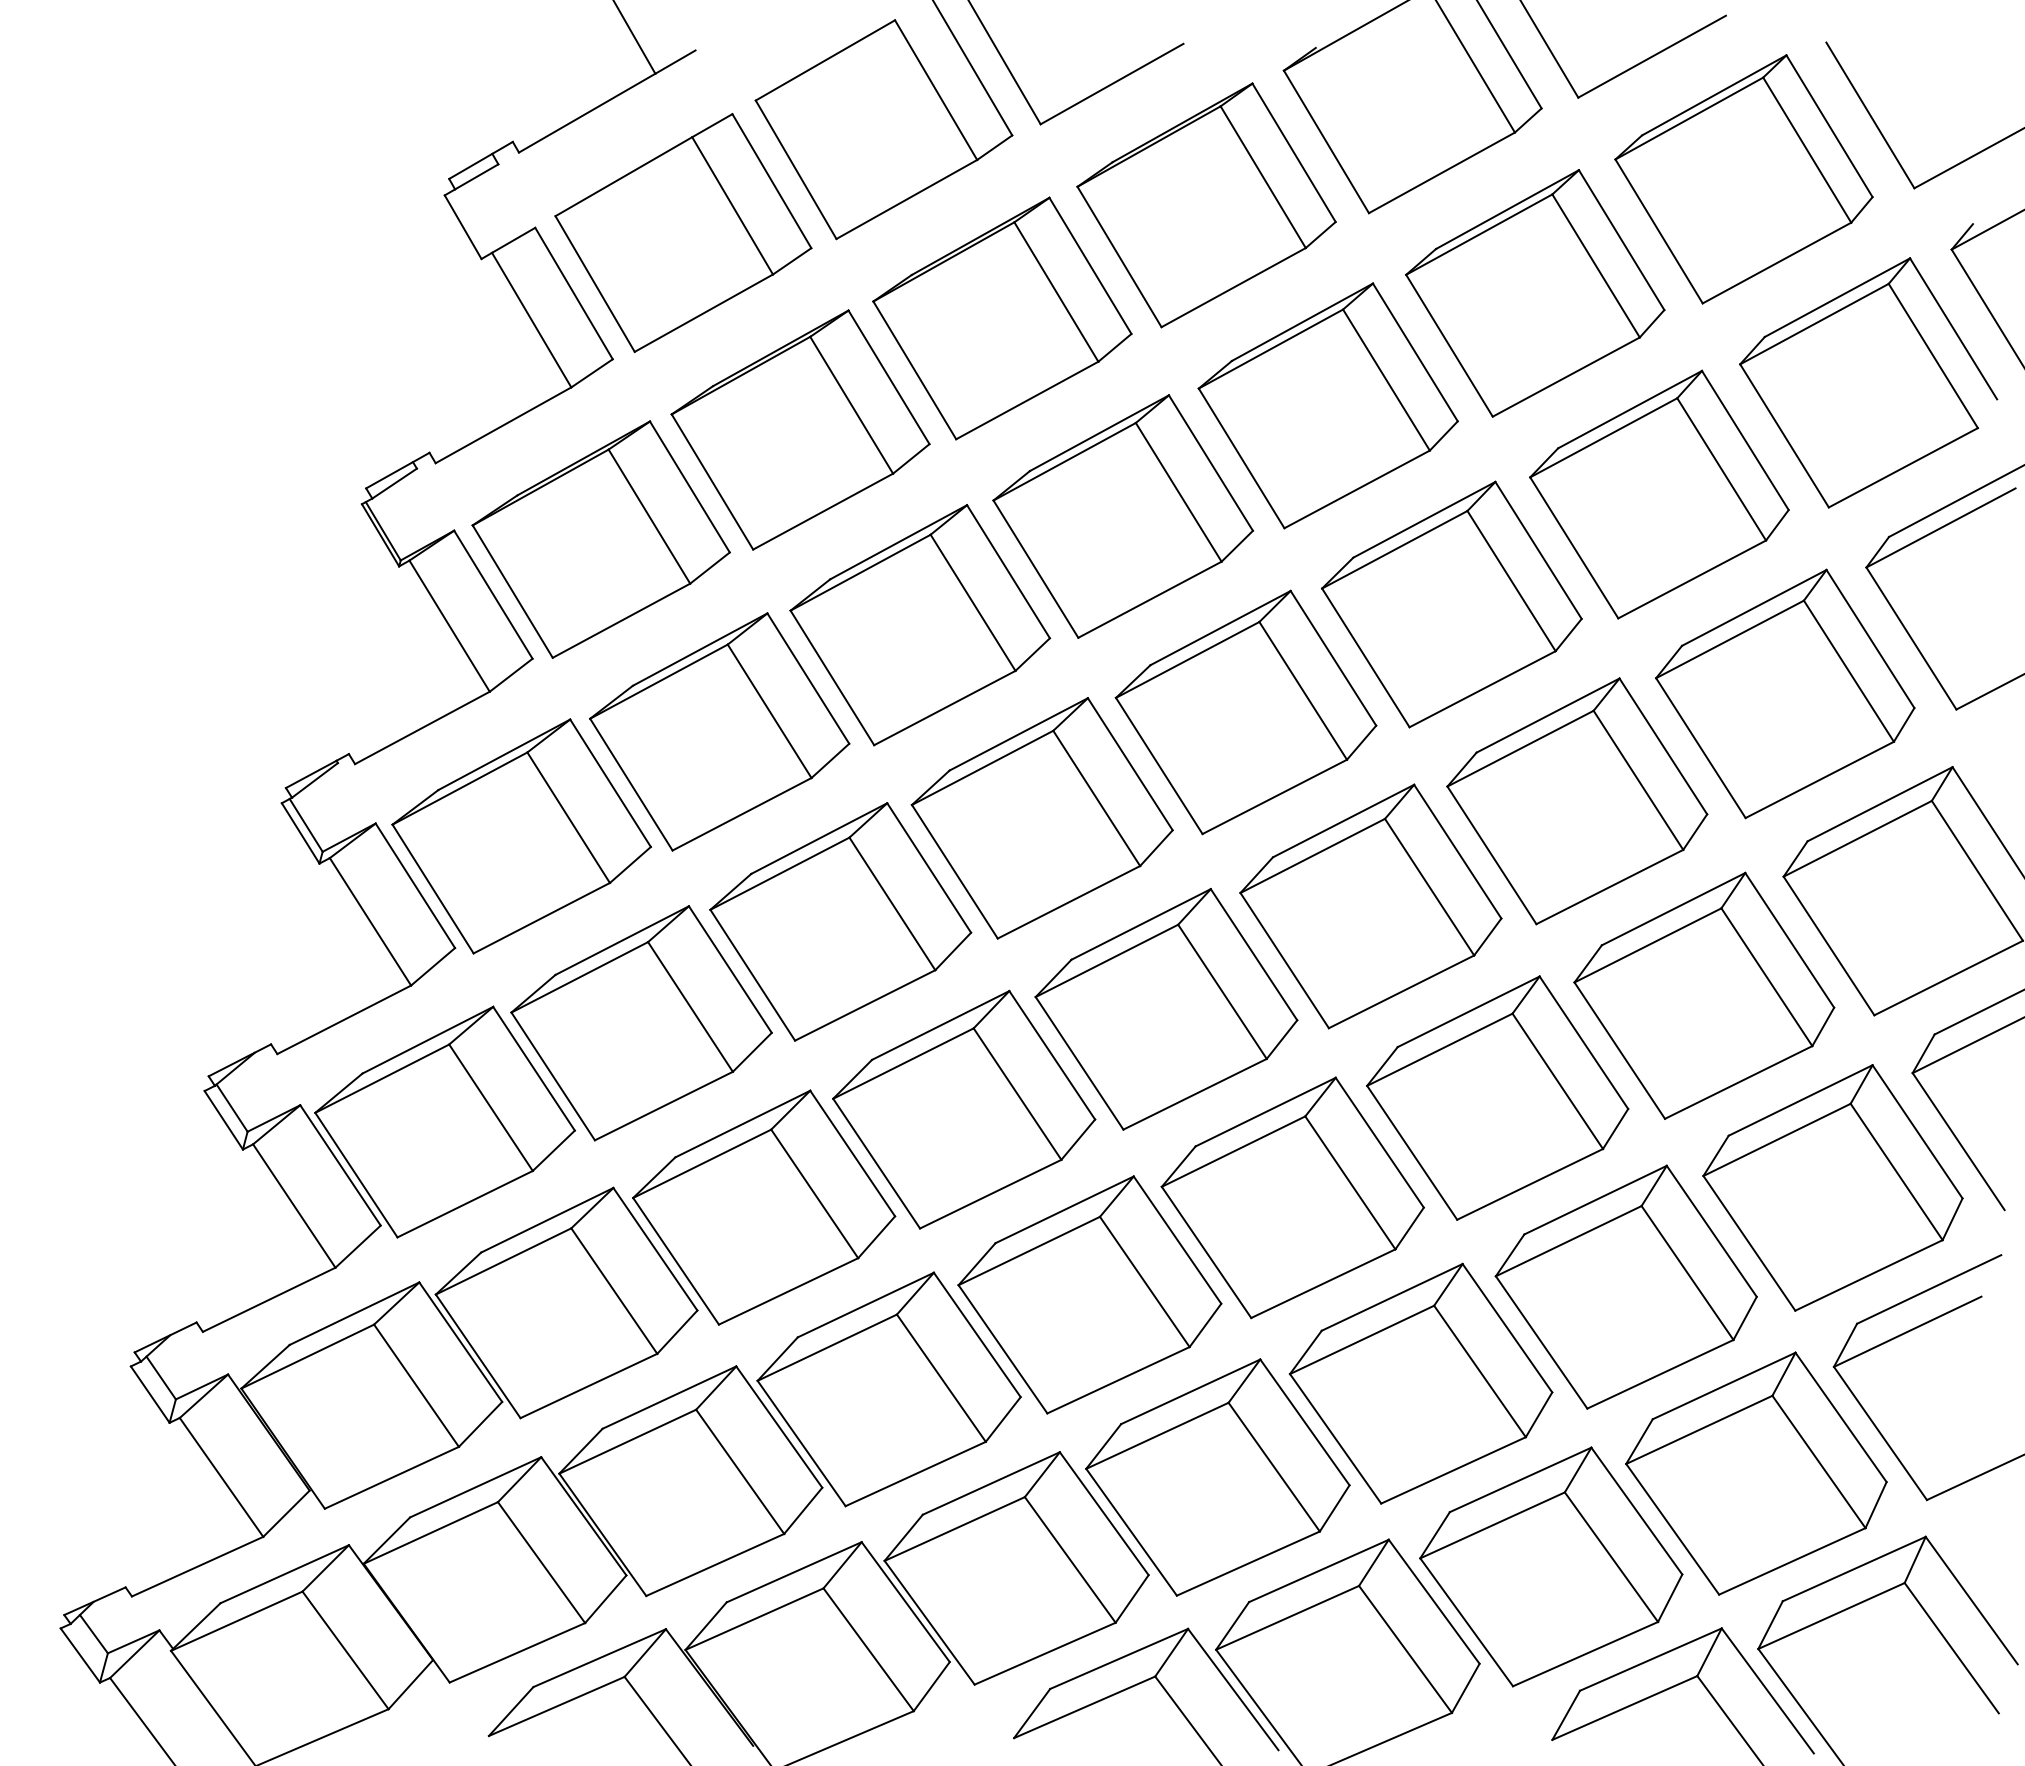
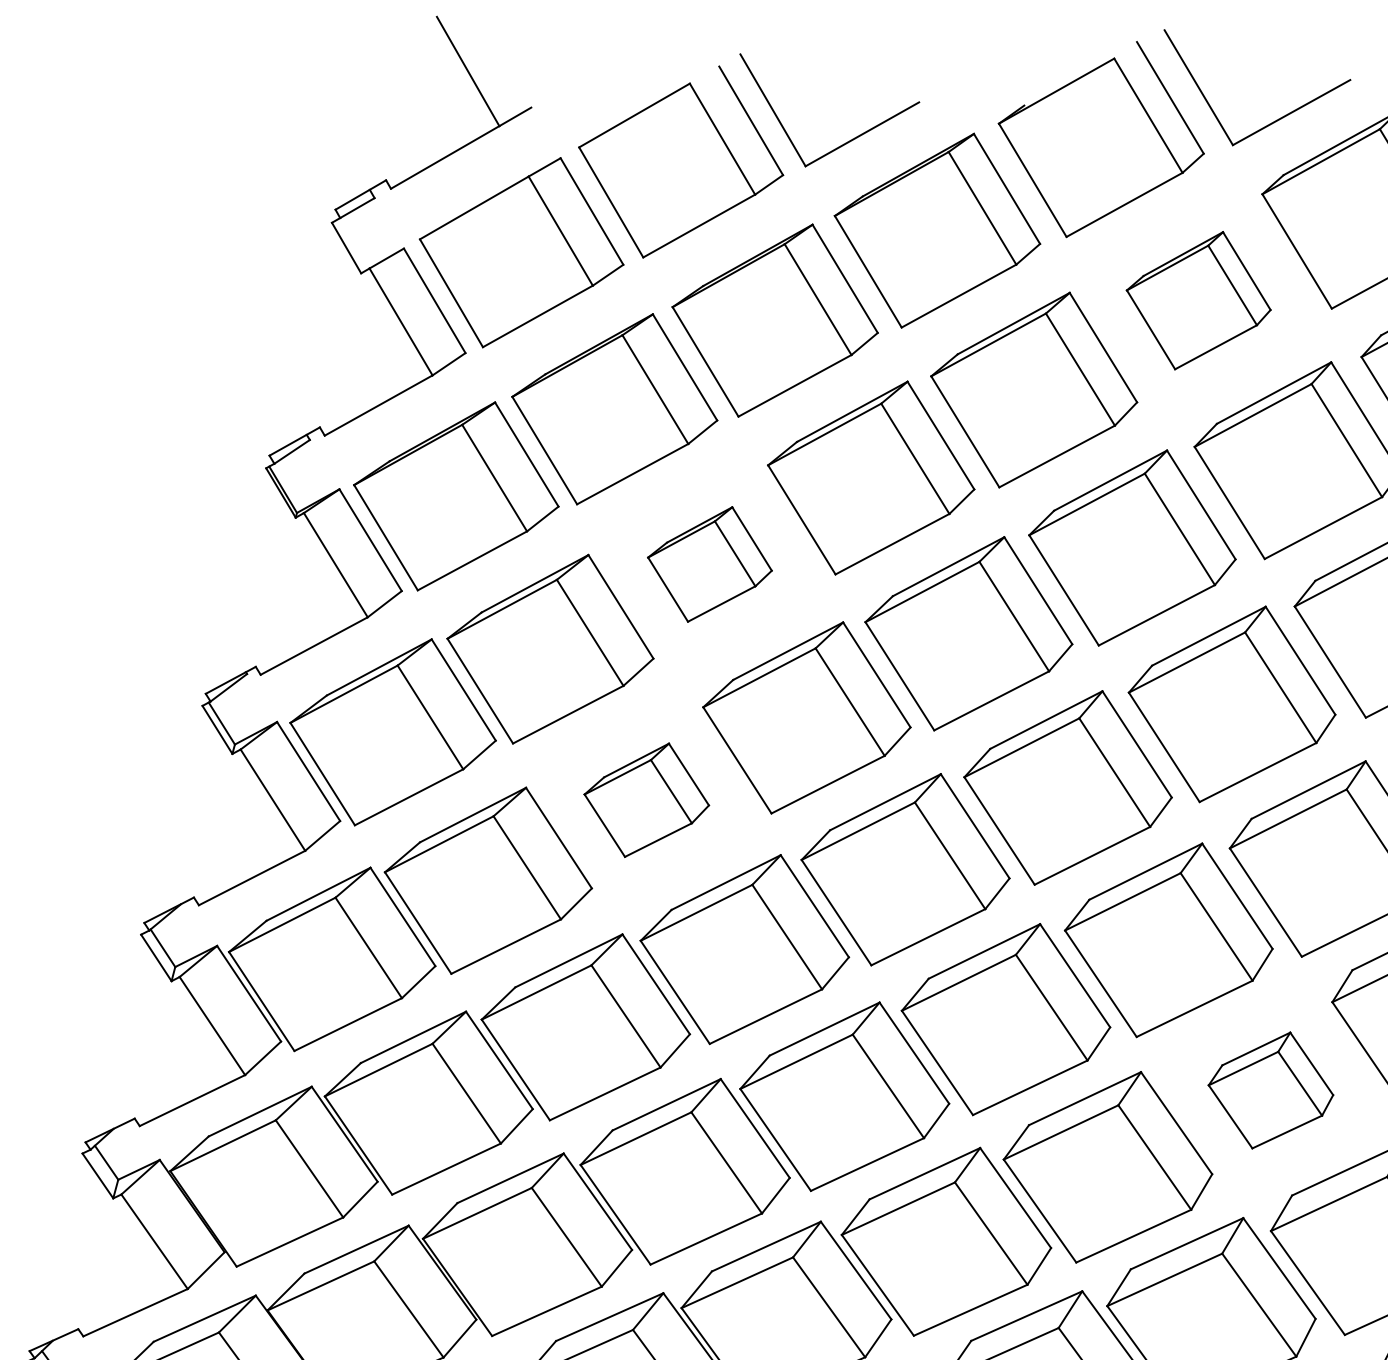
part: (1535, 293) -> (1198, 300), size x0.7
part: (920, 625) -> (710, 564), size x0.6
part: (840, 921) -> (646, 799), size x0.6
part: (1625, 1286) -> (1270, 1090), size x0.6

